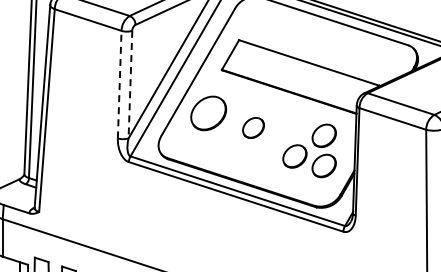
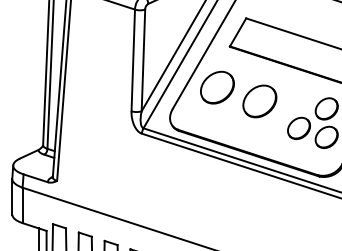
line: (119, 84) -> (133, 60), dashed -> solid
line: (130, 84) -> (143, 60), dashed -> solid
part: (253, 127) -> (259, 101), size x1.67

